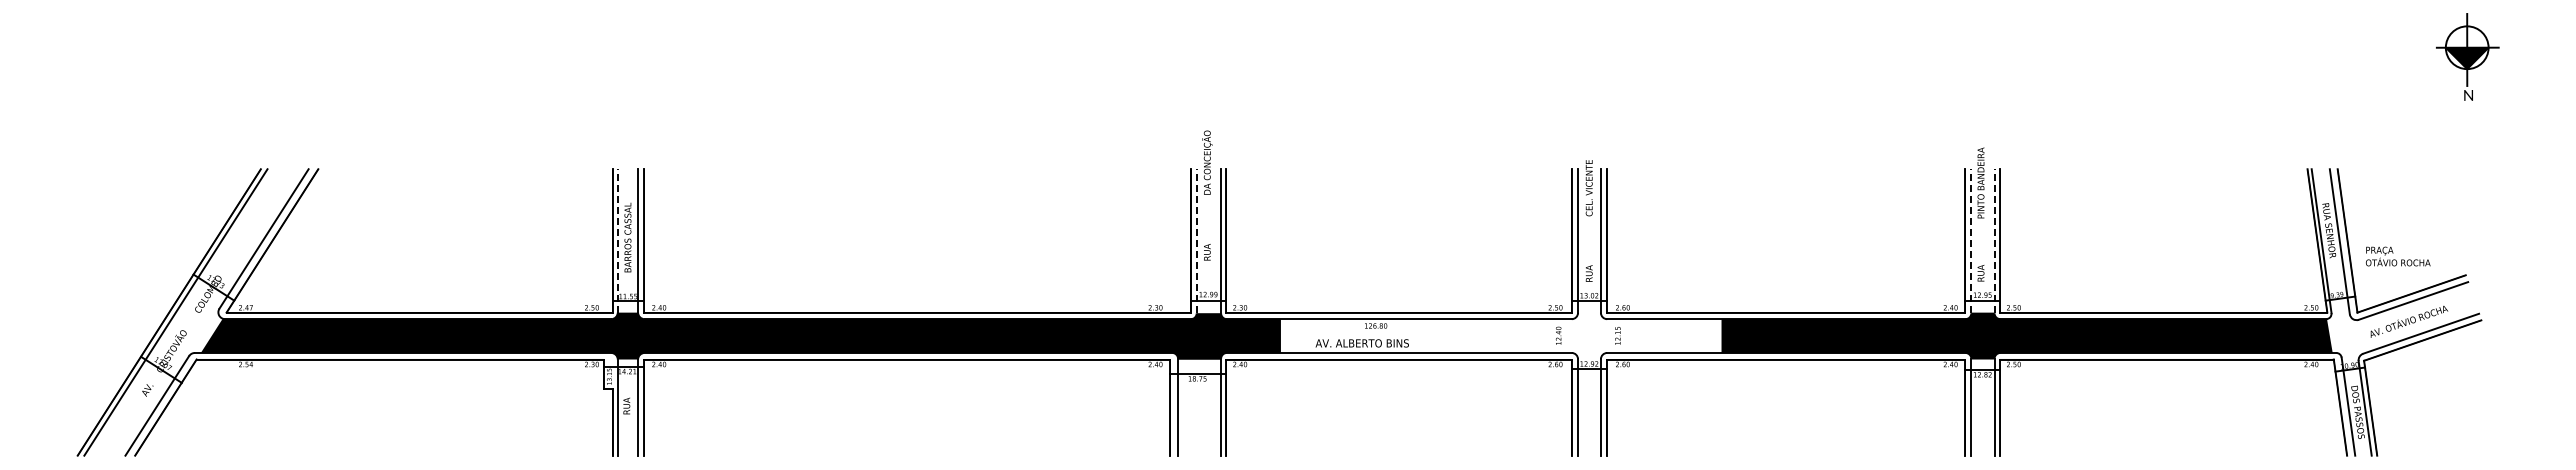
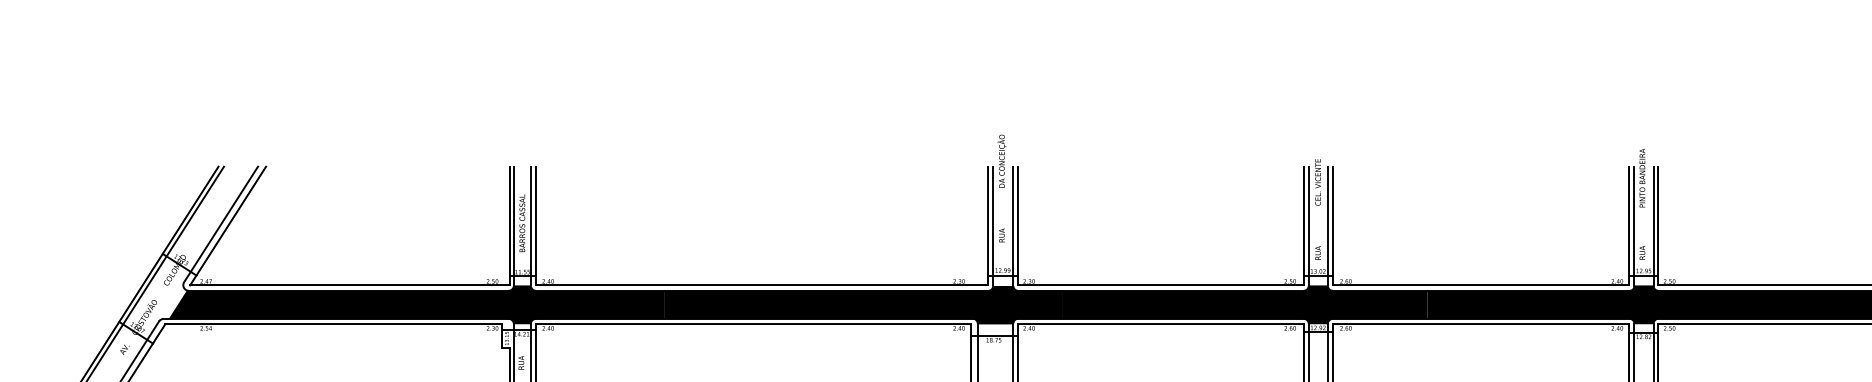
line: (617, 240) -> (513, 225), dashed -> solid
line: (1196, 240) -> (993, 225), dashed -> solid
line: (1971, 240) -> (1634, 225), dashed -> solid
line: (1994, 240) -> (1653, 225), dashed -> solid
fill: (1500, 335) -> (1244, 304), added

